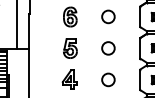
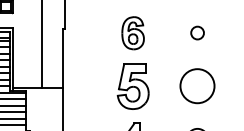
circle: (108, 16) -> (197, 32), size x0.6
part: (70, 48) -> (133, 86), size x1.4
circle: (108, 48) -> (197, 86), size x1.6

